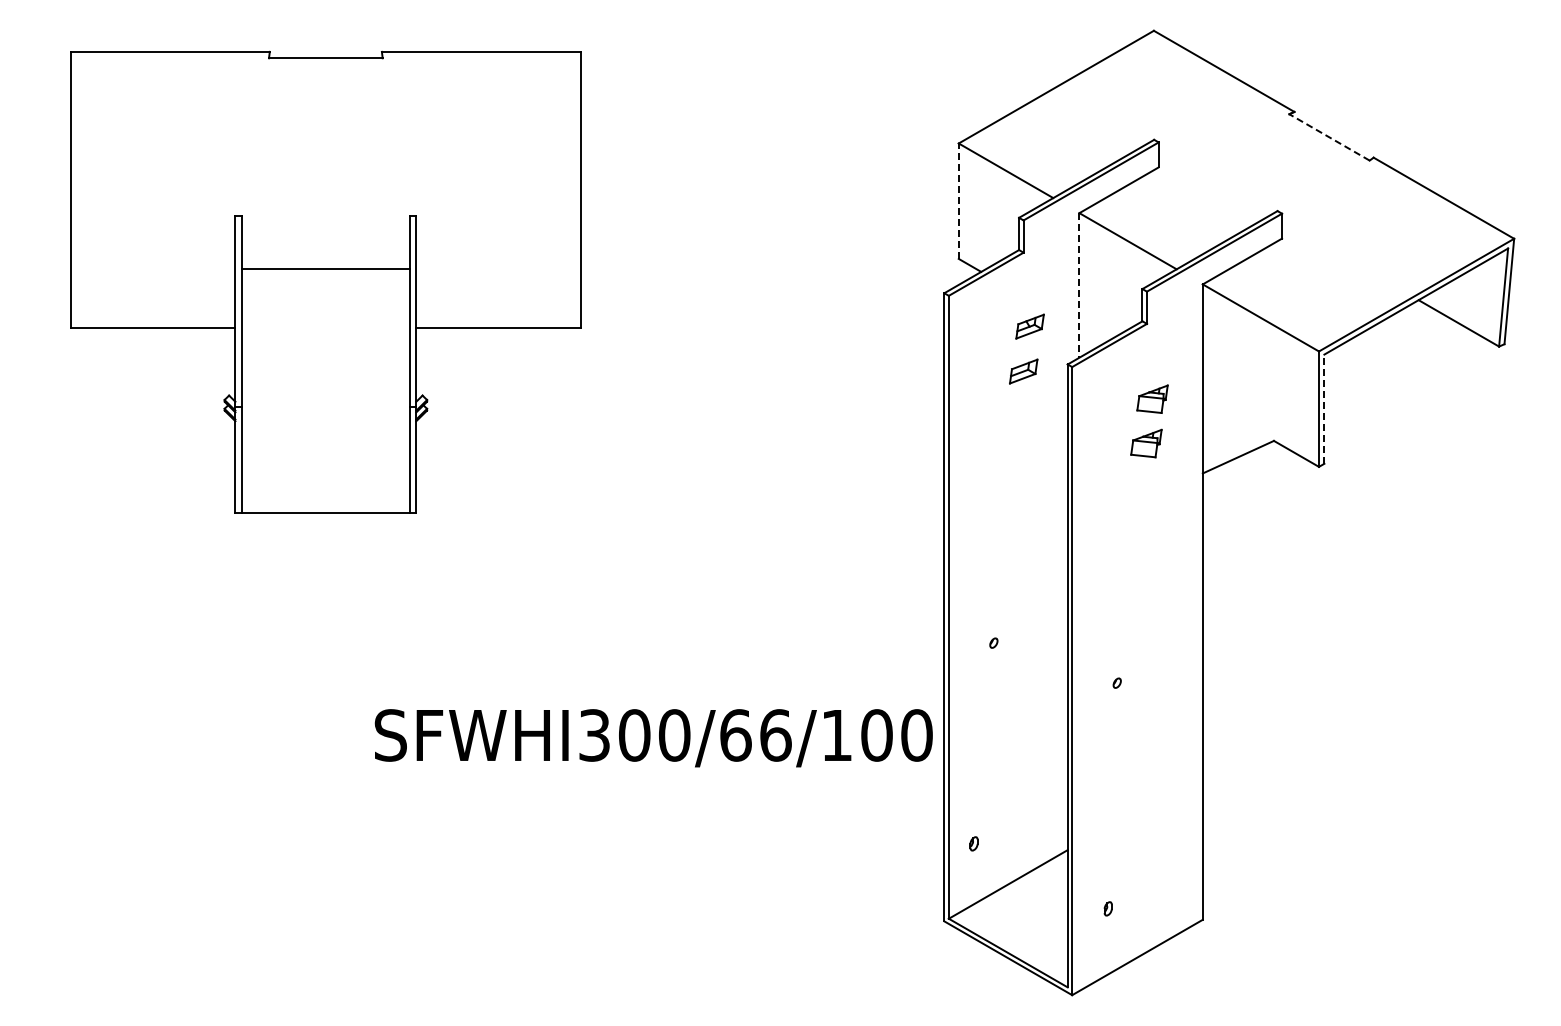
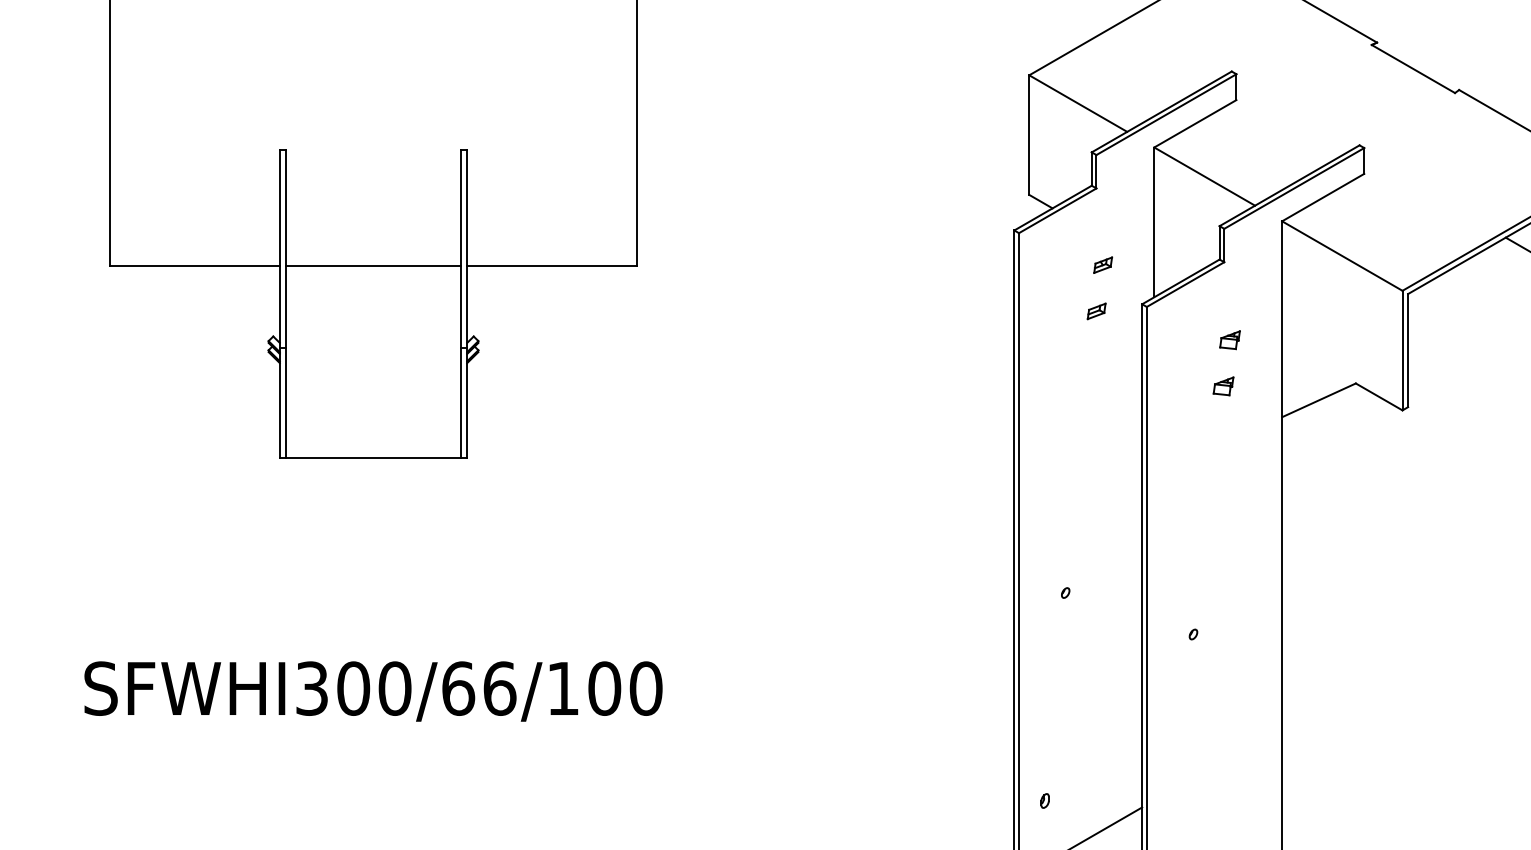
line: (1329, 137) -> (1413, 69), dashed -> solid
line: (958, 201) -> (1029, 135), dashed -> solid
line: (325, 268) -> (373, 265), moved
line: (1079, 285) -> (1154, 222), dashed -> solid
part: (1029, 326) -> (1102, 264), size x0.62
part: (1023, 370) -> (1096, 310), size x0.62
part: (1152, 398) -> (1230, 339), size x0.62
line: (1324, 409) -> (1408, 350), dashed -> solid
part: (1145, 443) -> (1222, 386), size x0.62
text: (653, 738) -> (373, 691), moved

